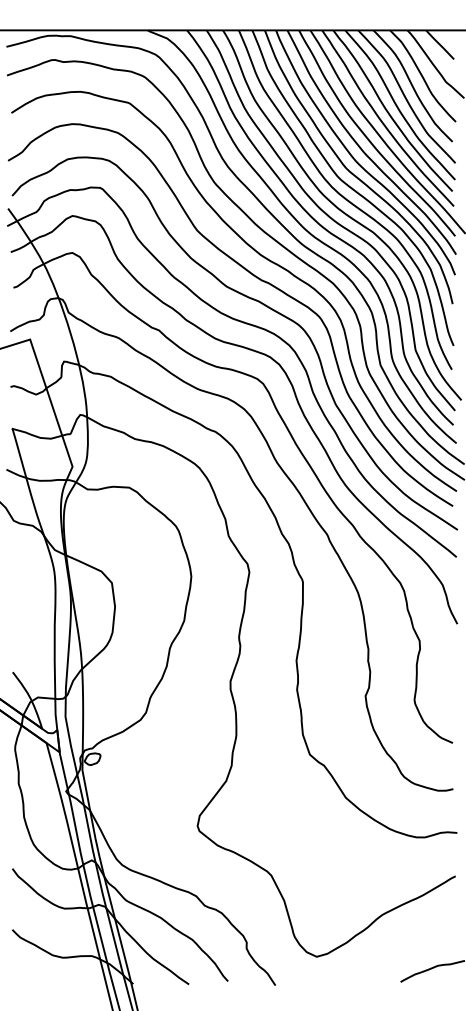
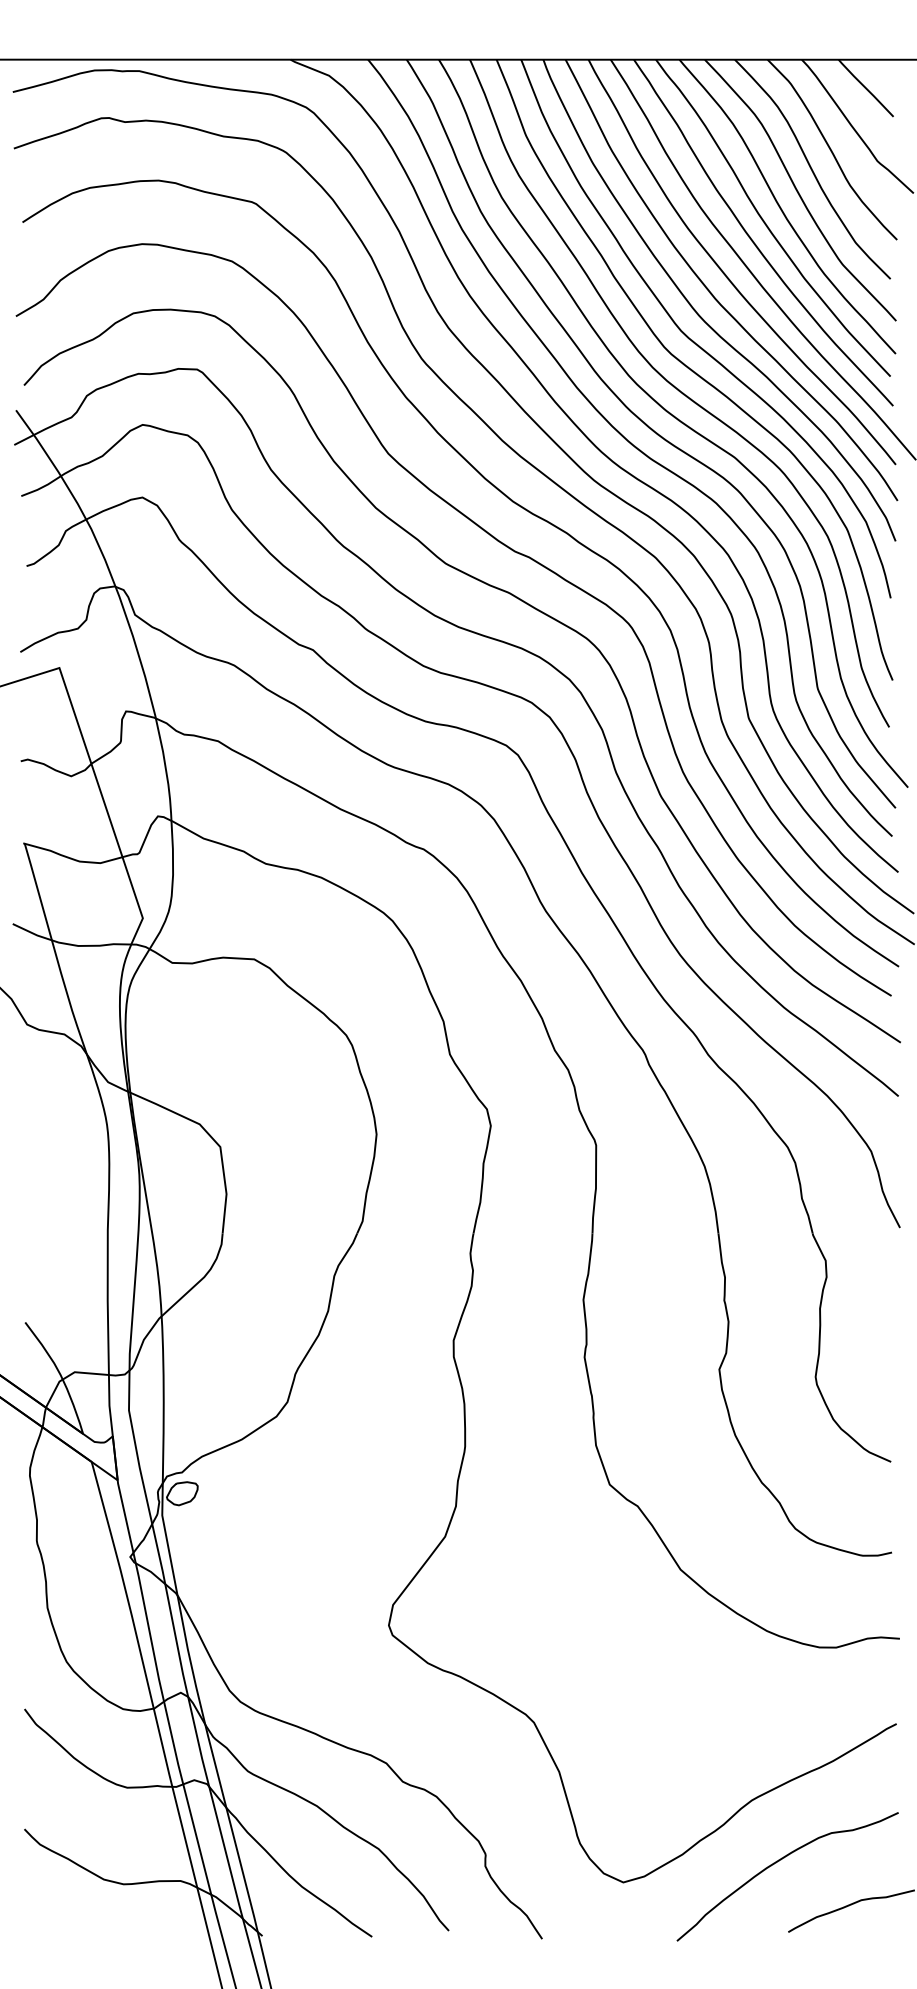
curve: (396, 946) -> (780, 1862), added

